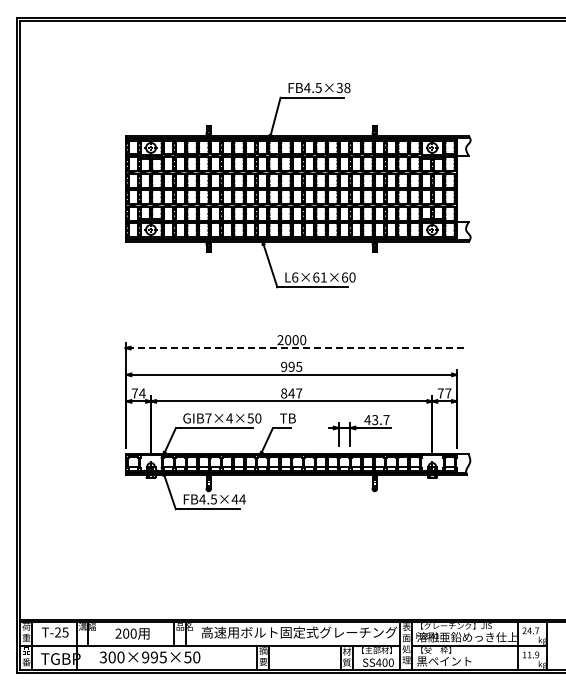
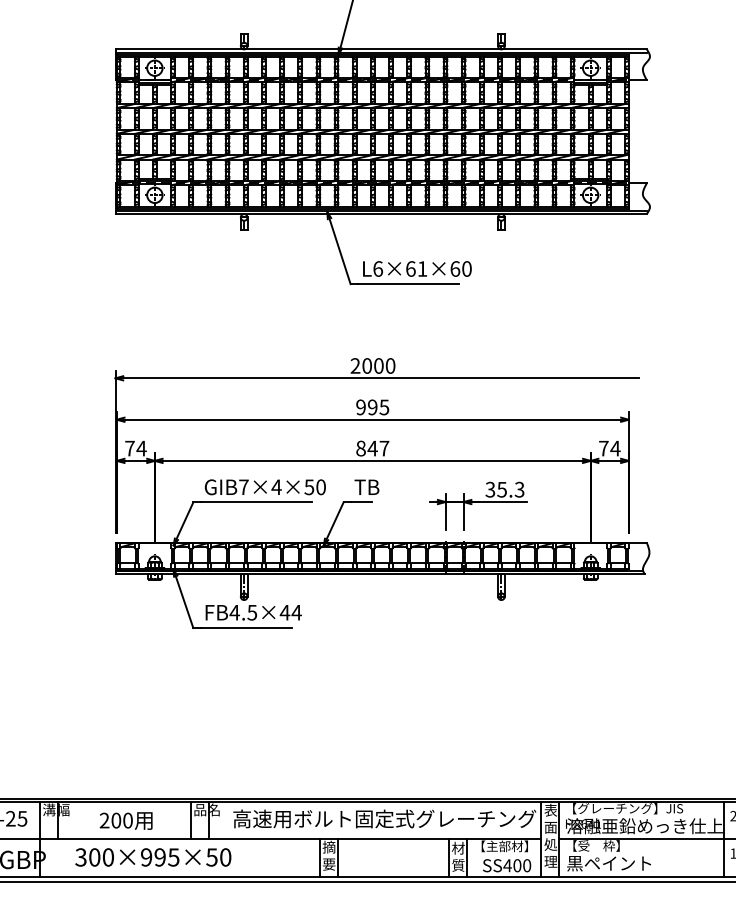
line: (297, 348) -> (381, 378), dashed -> solid
text: (448, 393) -> (615, 448), 77 -> 74
text: (376, 420) -> (504, 490), 43.7 -> 35.3

